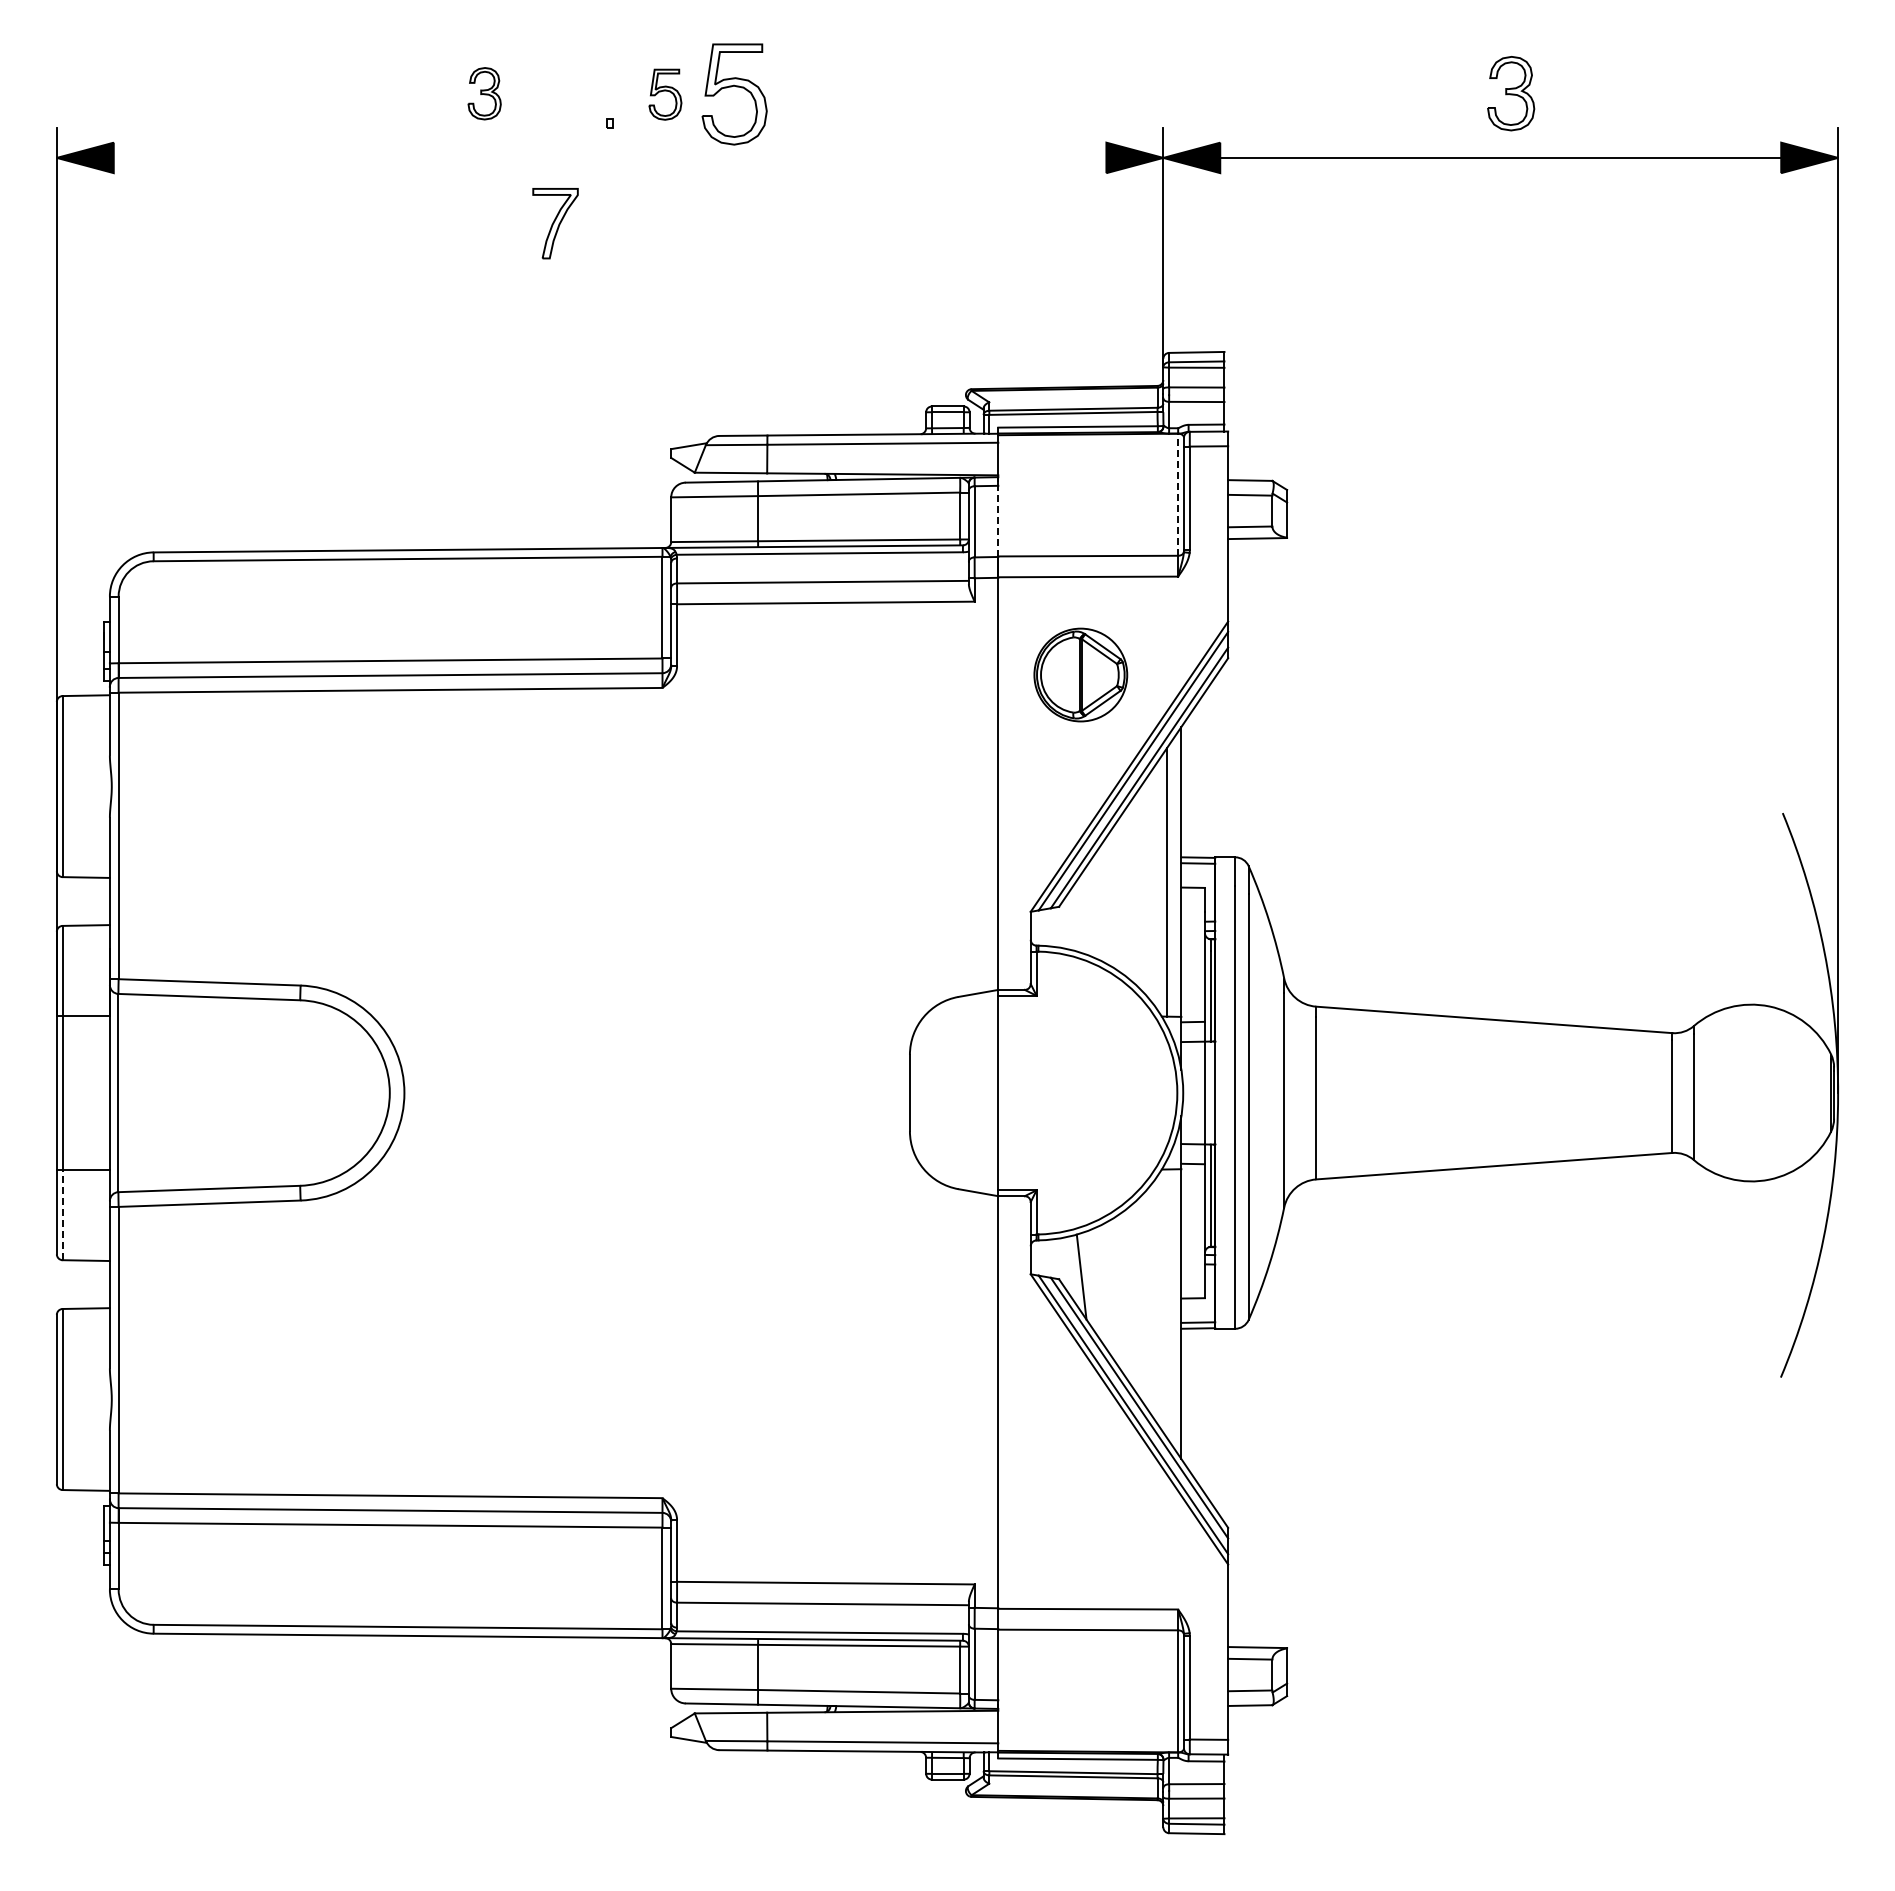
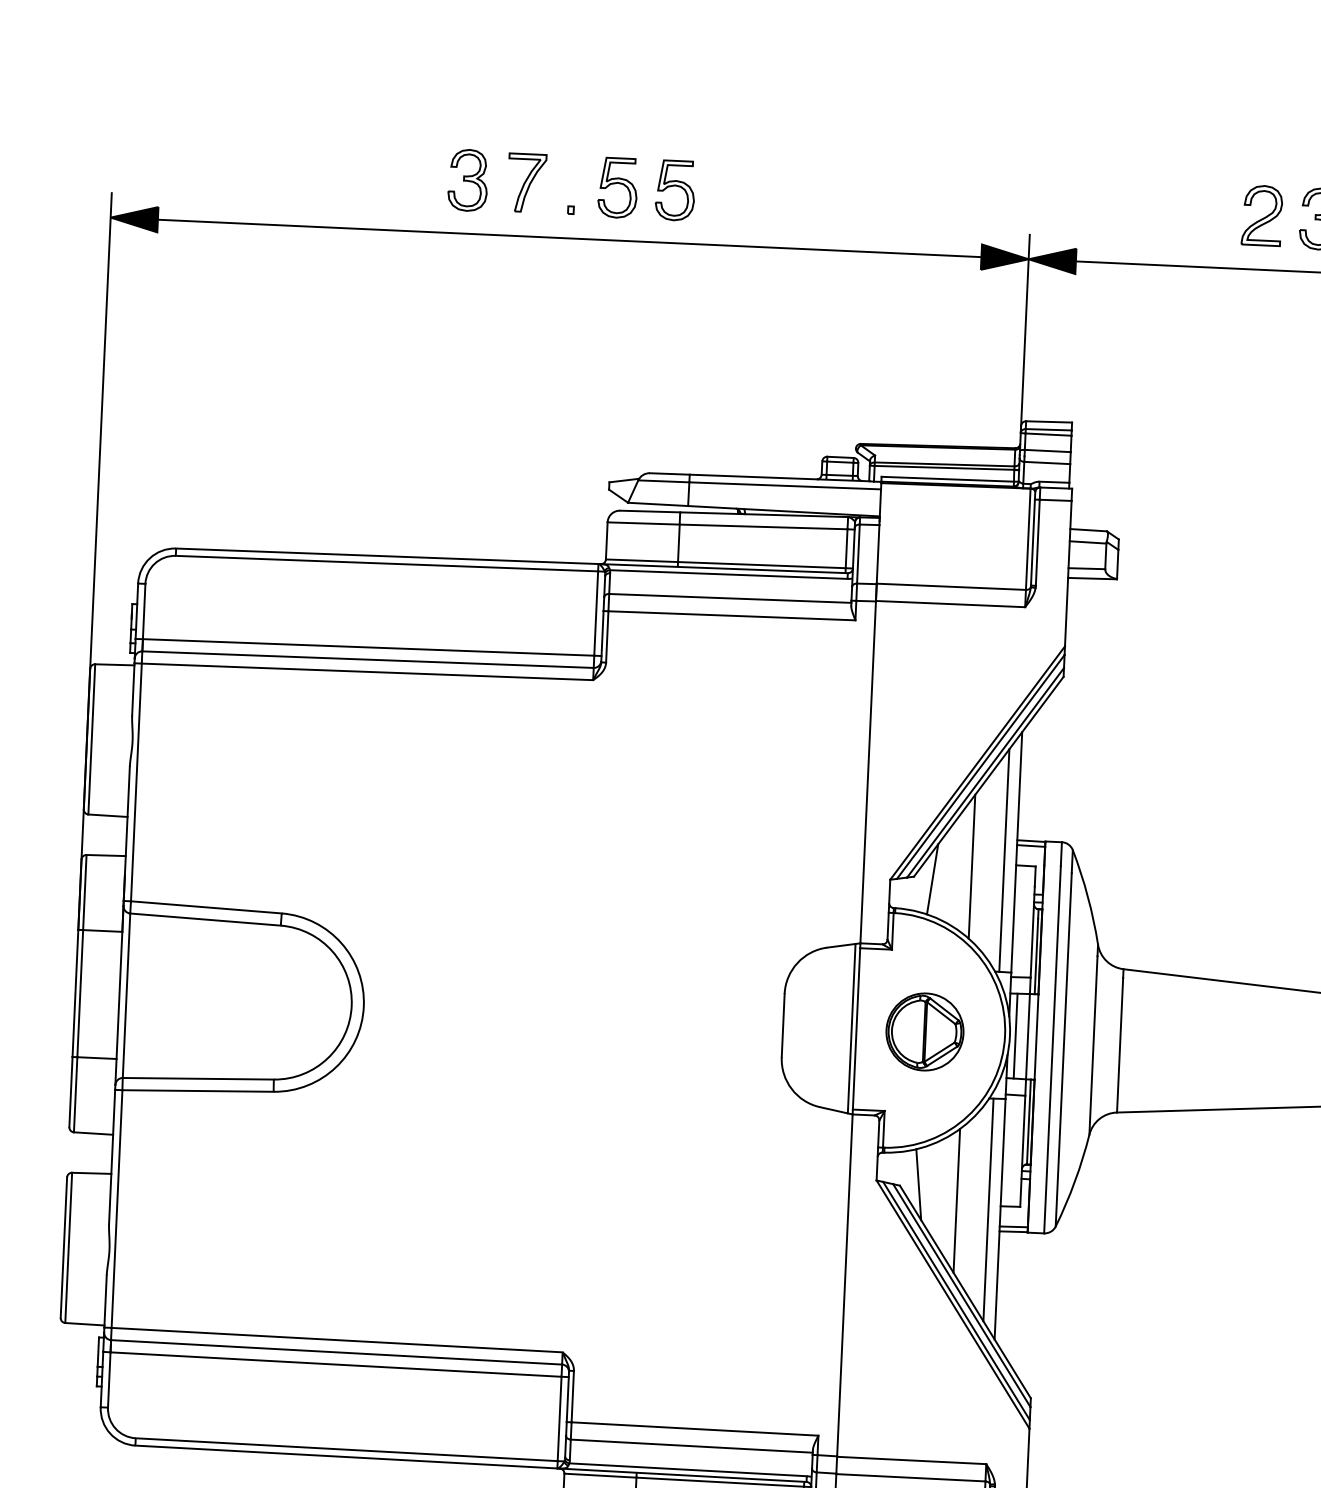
part: (1441, 92) -> (1261, 215), added
part: (484, 93) -> (467, 180), size x1.43
part: (665, 94) -> (618, 187), size x1.43
part: (734, 94) -> (675, 190), size x0.71
line: (609, 157) -> (569, 238), added
part: (555, 223) -> (526, 182), moved
line: (1178, 494) -> (1028, 539), dashed -> solid
line: (998, 521) -> (878, 554), dashed -> solid
part: (1080, 674) -> (924, 1031), moved
line: (1128, 891) -> (972, 866), added
line: (1081, 908) -> (932, 878), added
line: (992, 1092) -> (851, 1028), added
line: (1190, 1092) -> (1016, 1035), added
line: (62, 1214) -> (75, 1094), dashed -> solid
line: (1128, 1294) -> (956, 1200), added
line: (1166, 1303) -> (988, 1209), added

